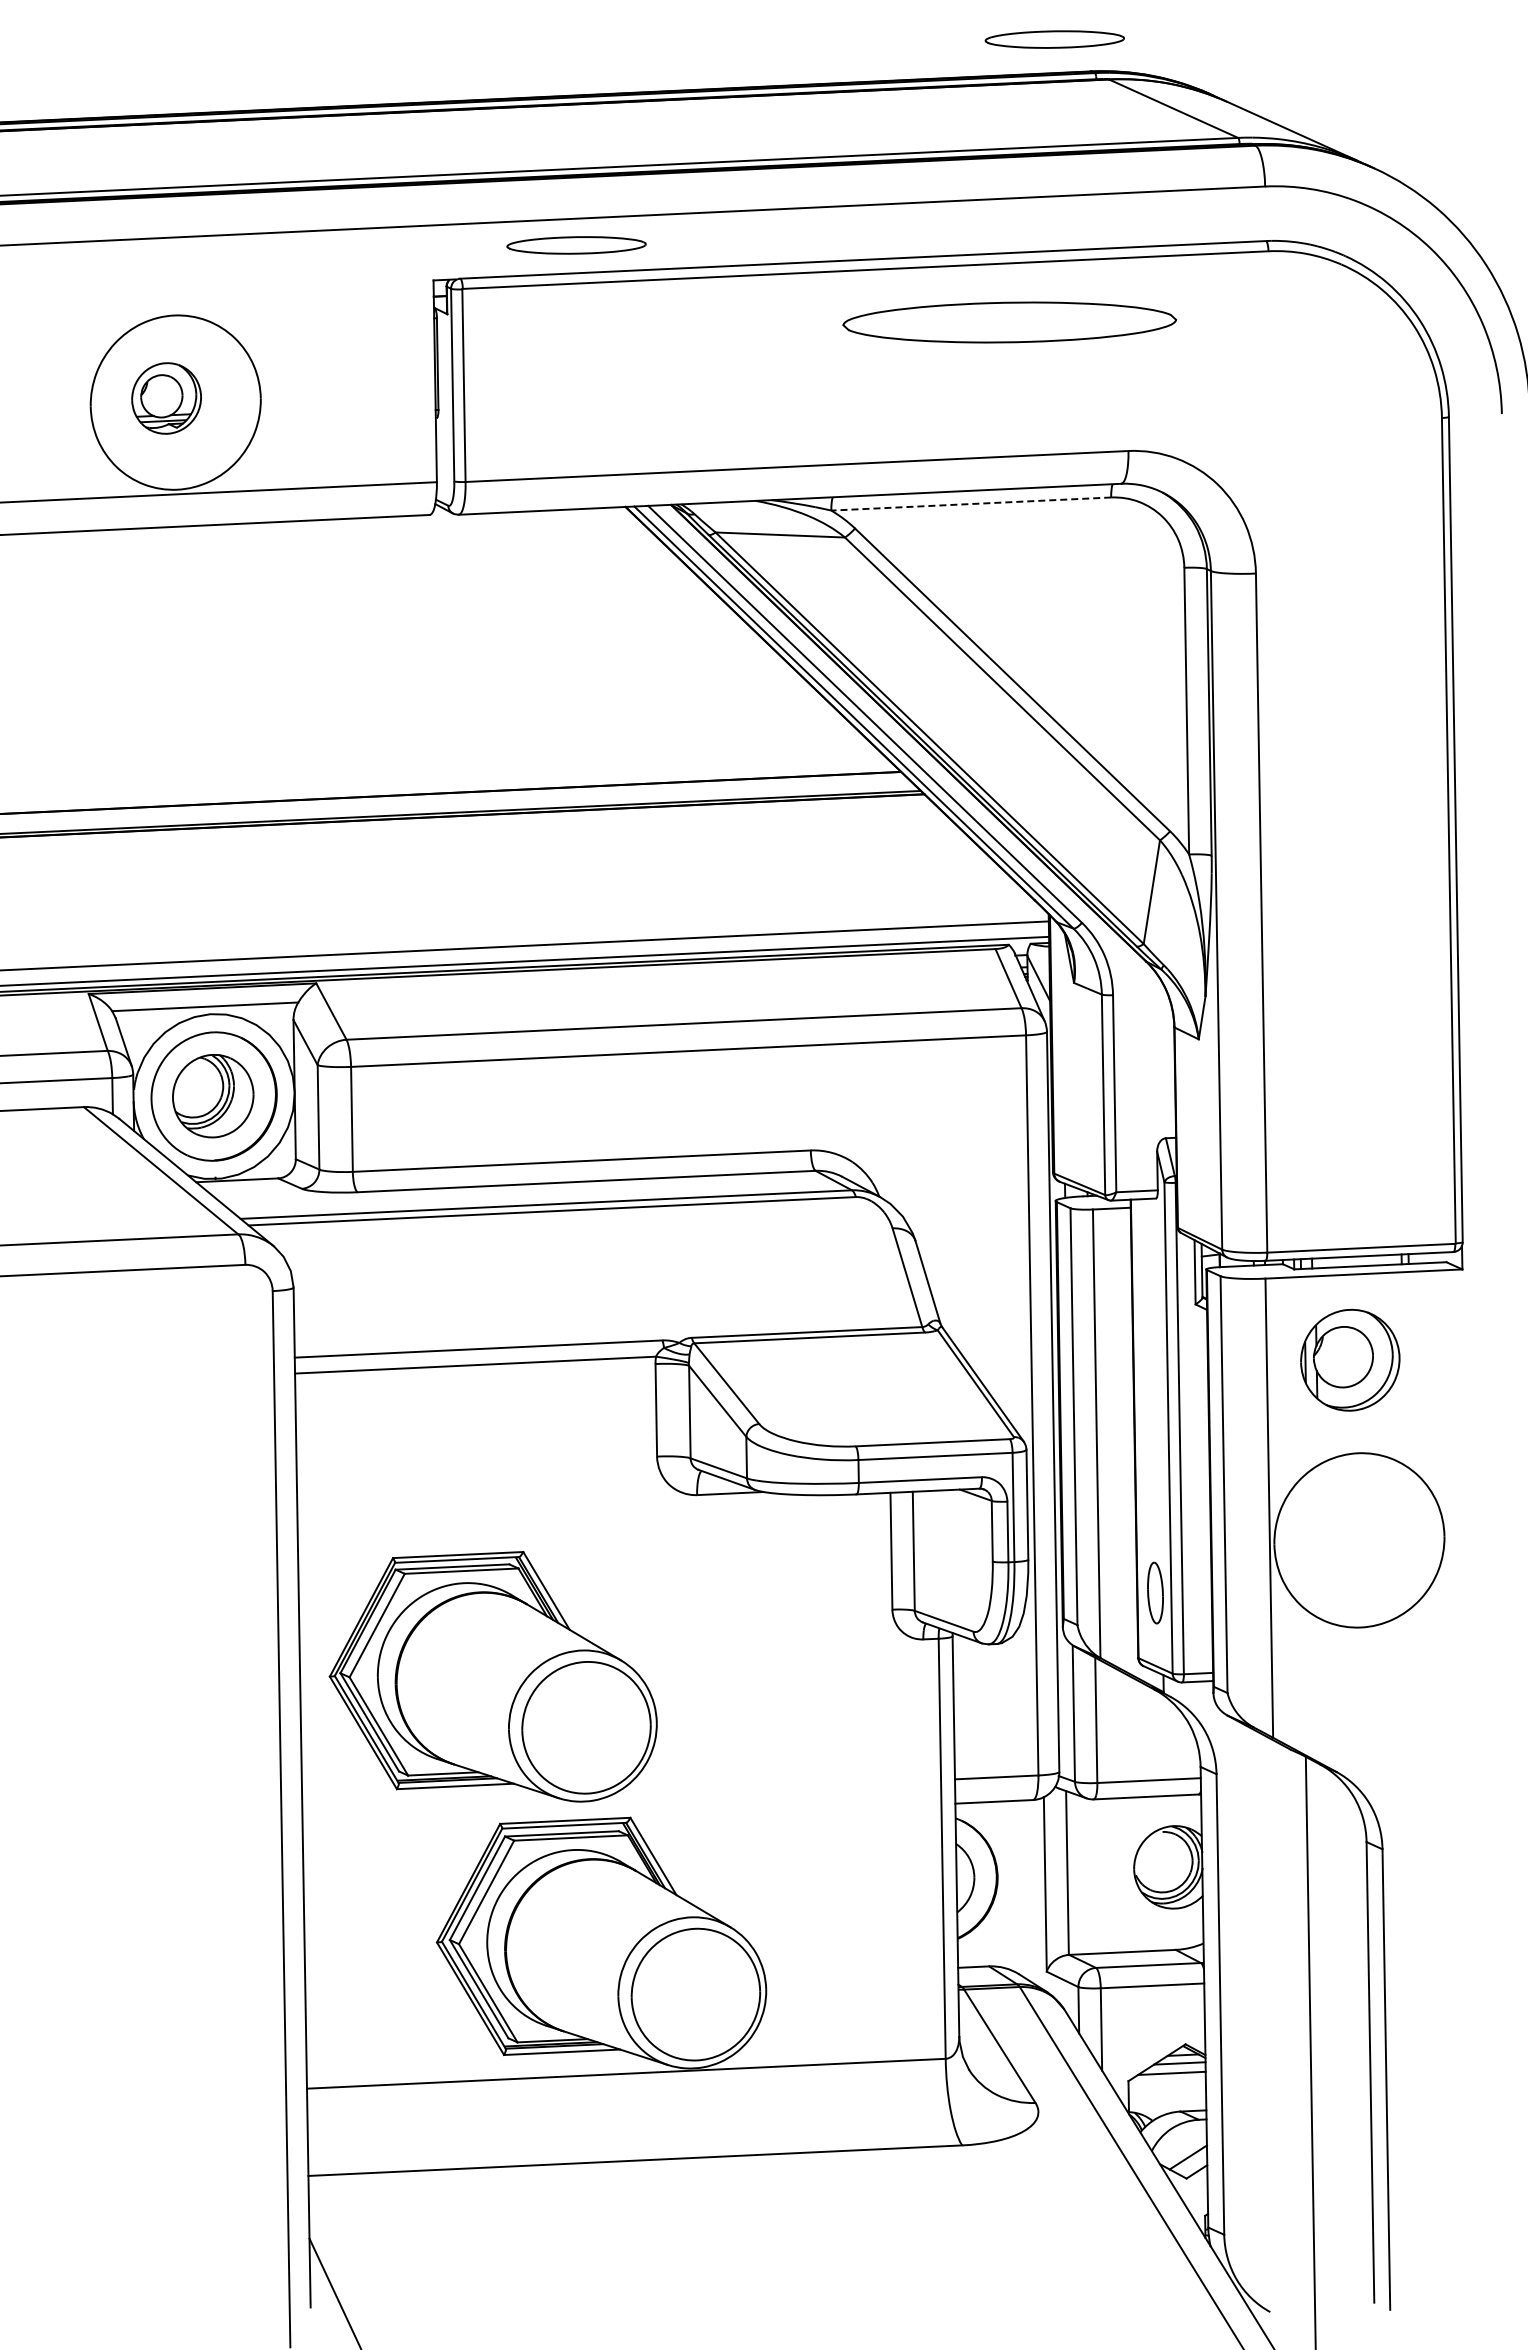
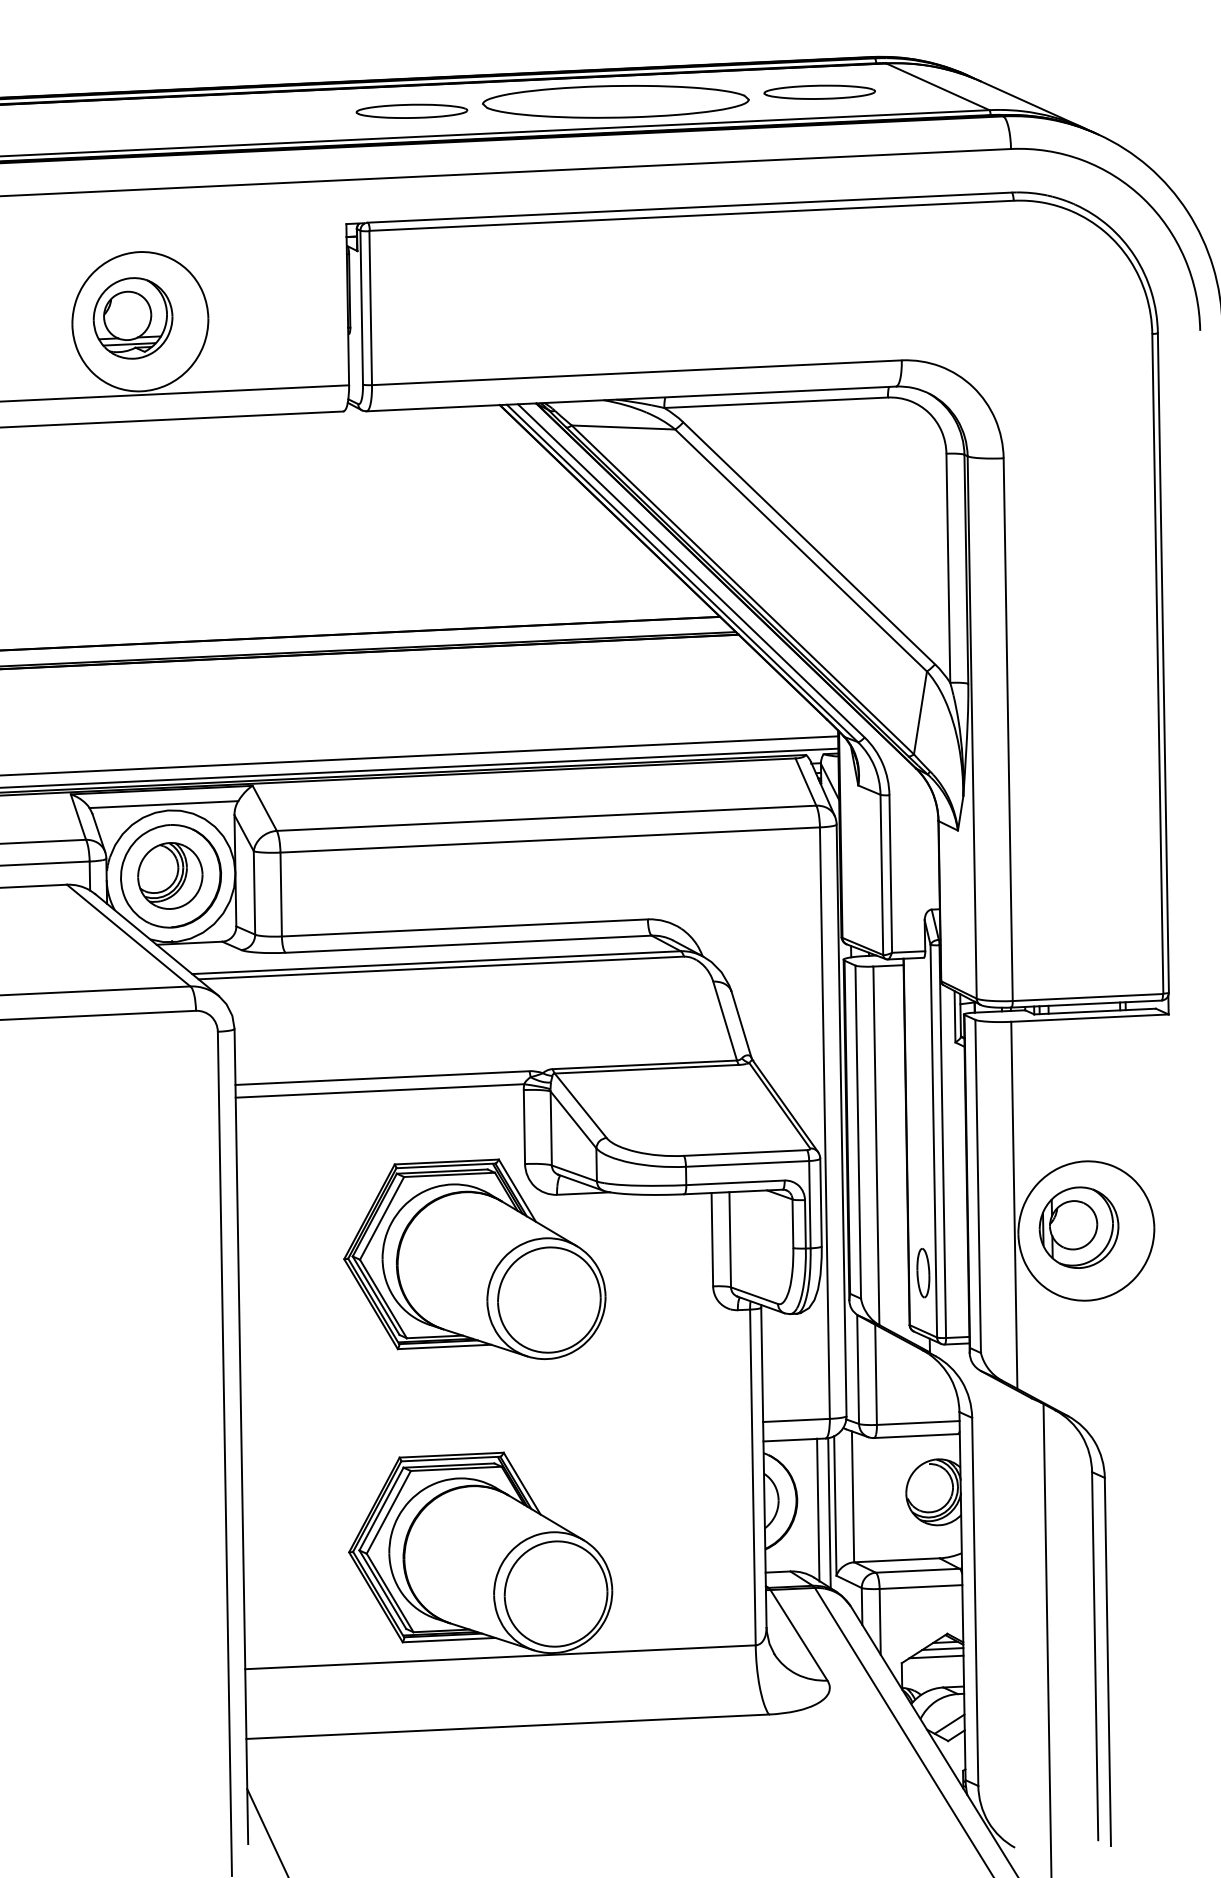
part: (1054, 39) -> (819, 92), moved
part: (576, 245) -> (411, 111), moved
part: (1009, 322) -> (615, 101), moved
part: (166, 398) -> (132, 318), size x1.43
line: (970, 504) -> (775, 403), dashed -> solid
part: (1350, 1359) -> (1079, 1227), moved
part: (492, 1676) -> (474, 1259), moved
line: (1023, 1889) -> (817, 1510), added
line: (1037, 1893) -> (829, 1513), added

